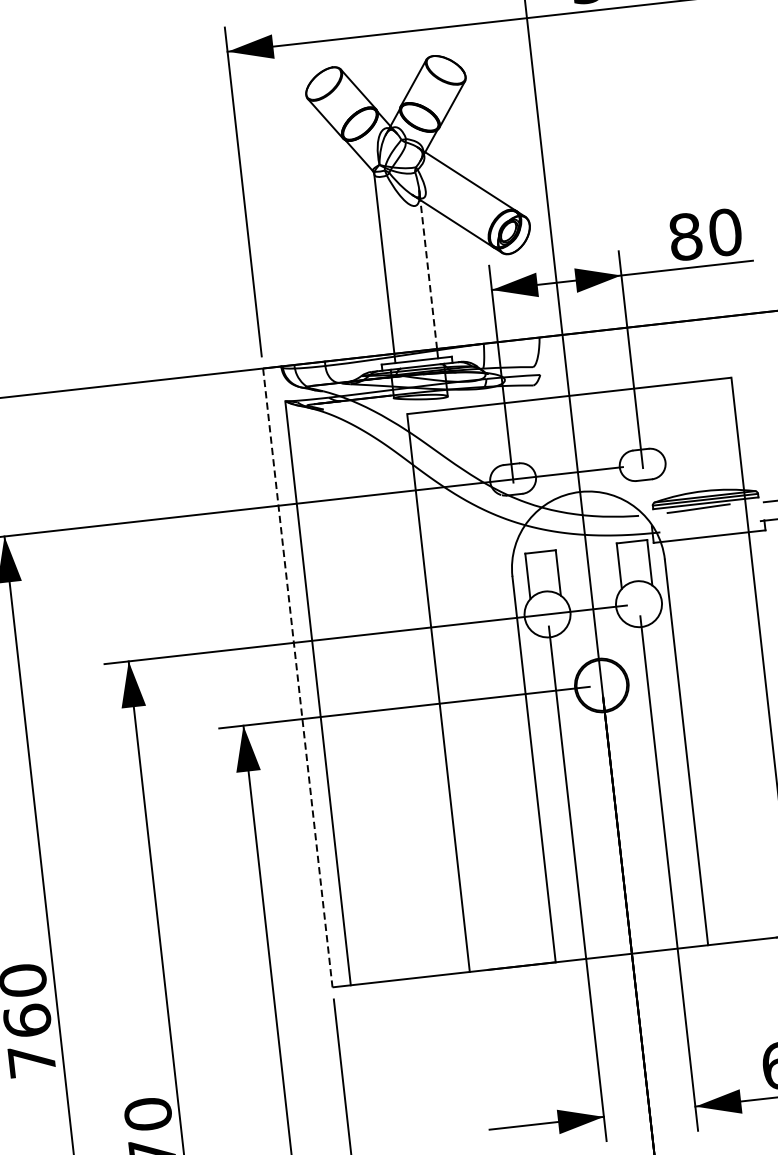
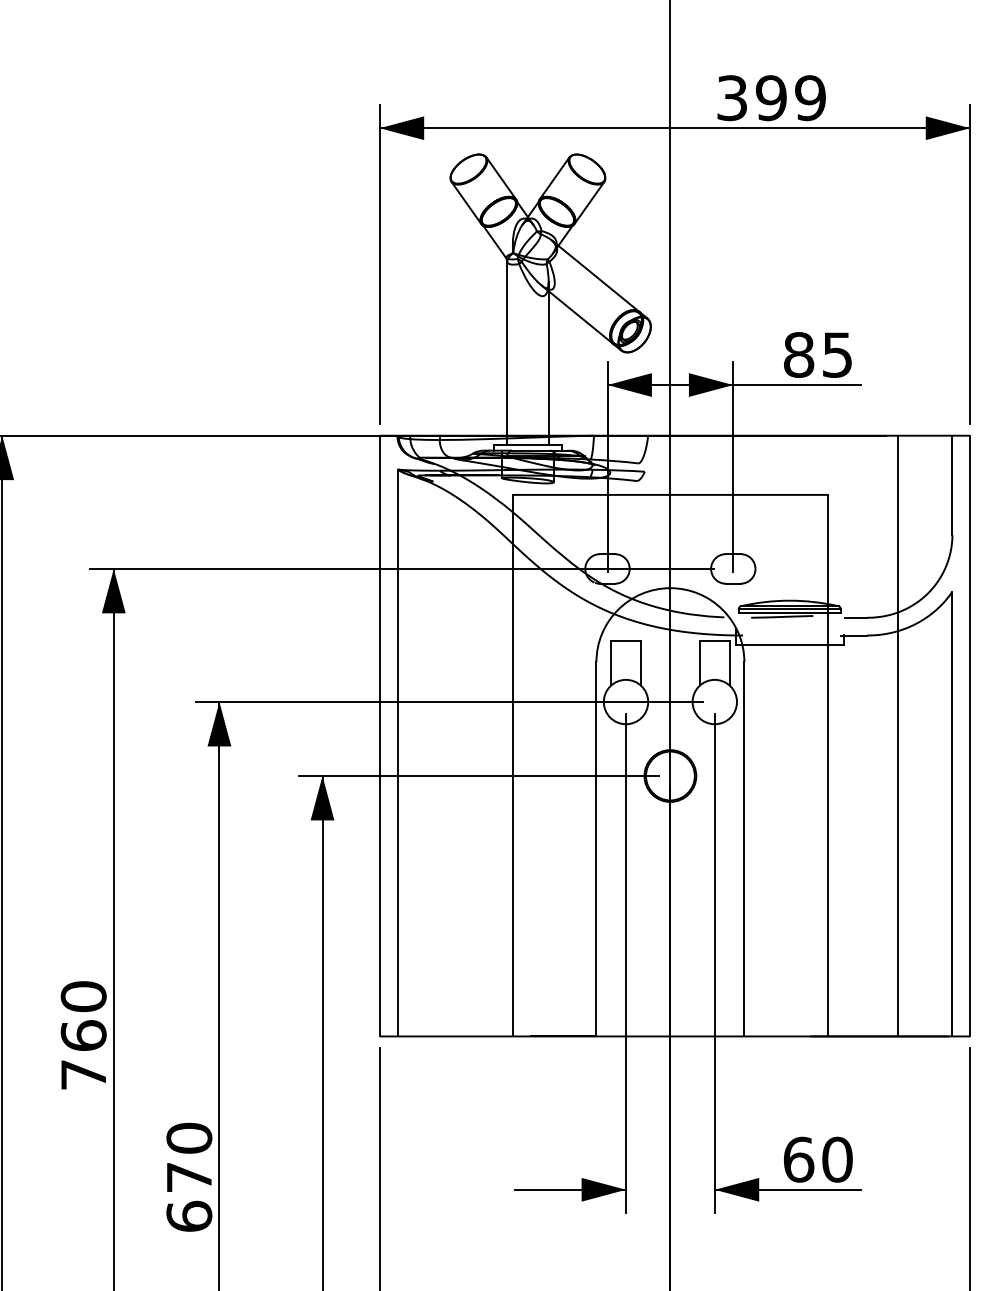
text: (725, 231) -> (837, 354), 80 -> 85
line: (428, 273) -> (548, 362), dashed -> solid
line: (297, 678) -> (379, 736), dashed -> solid

